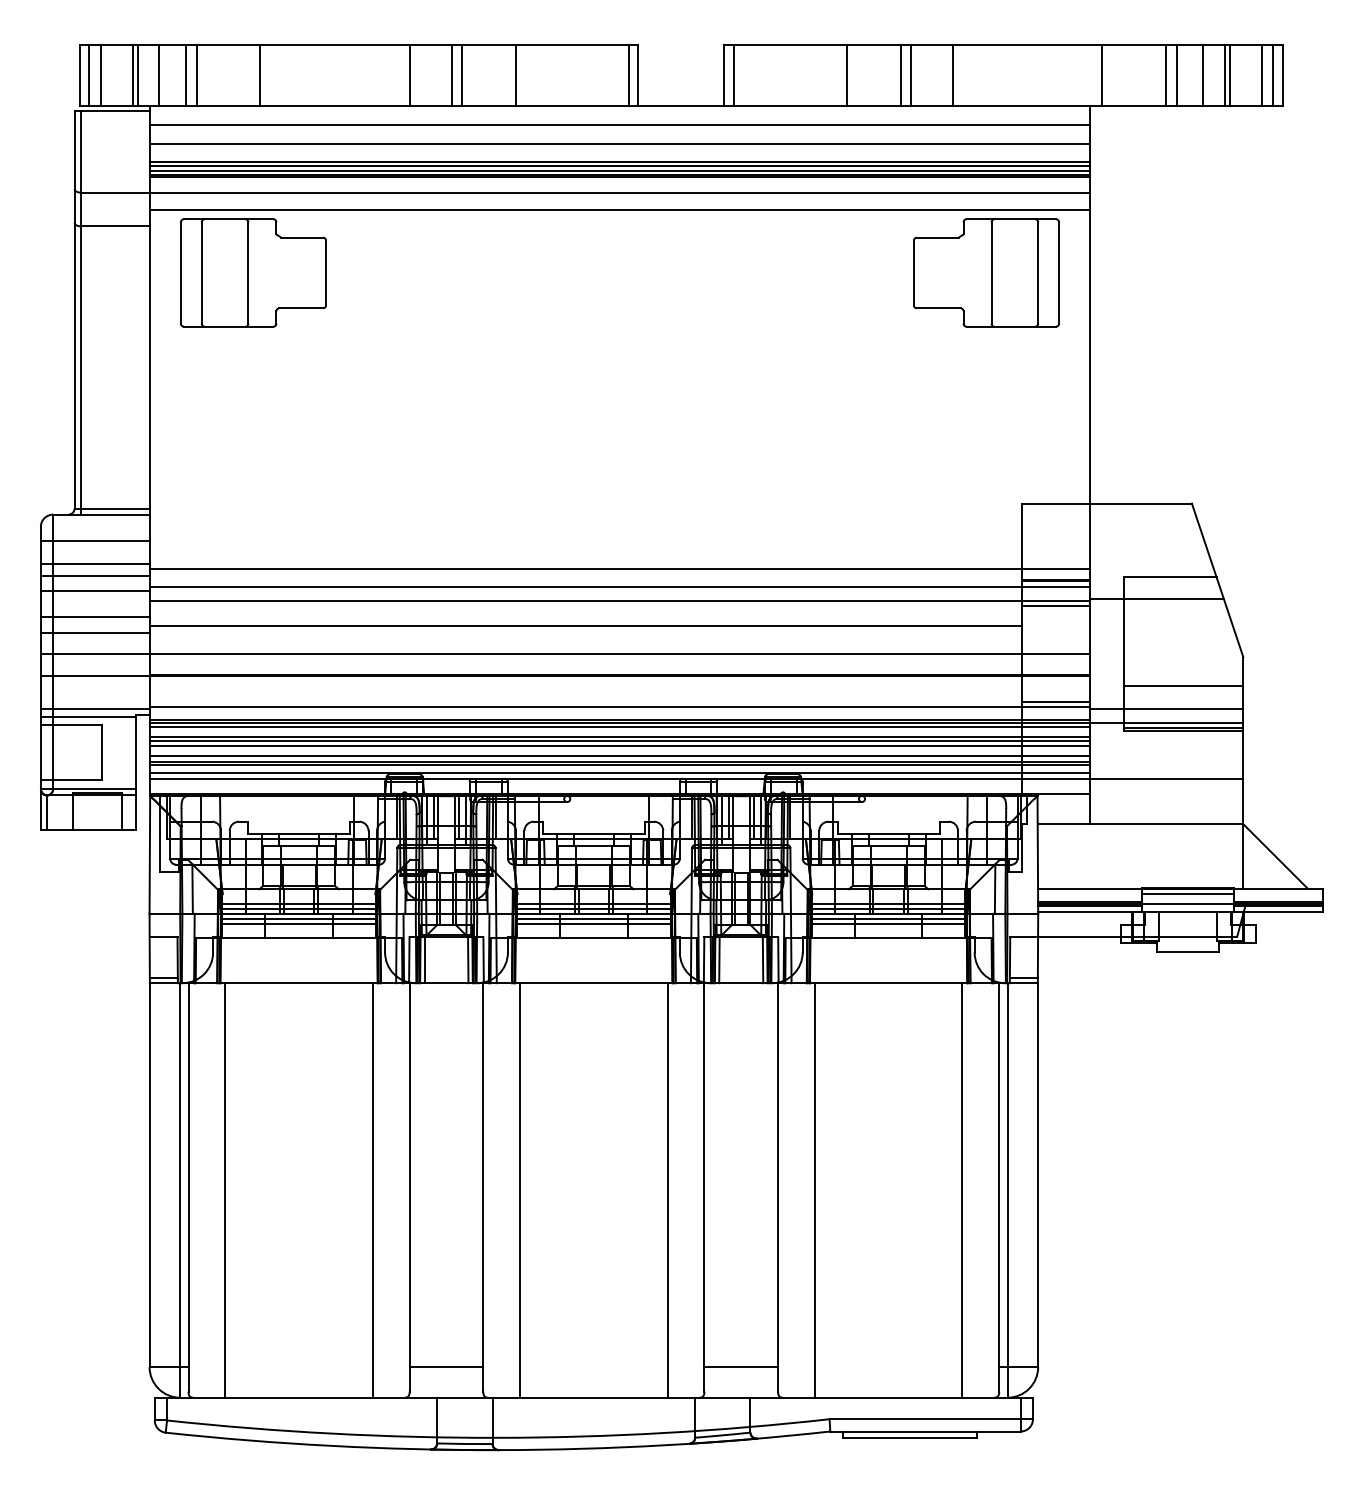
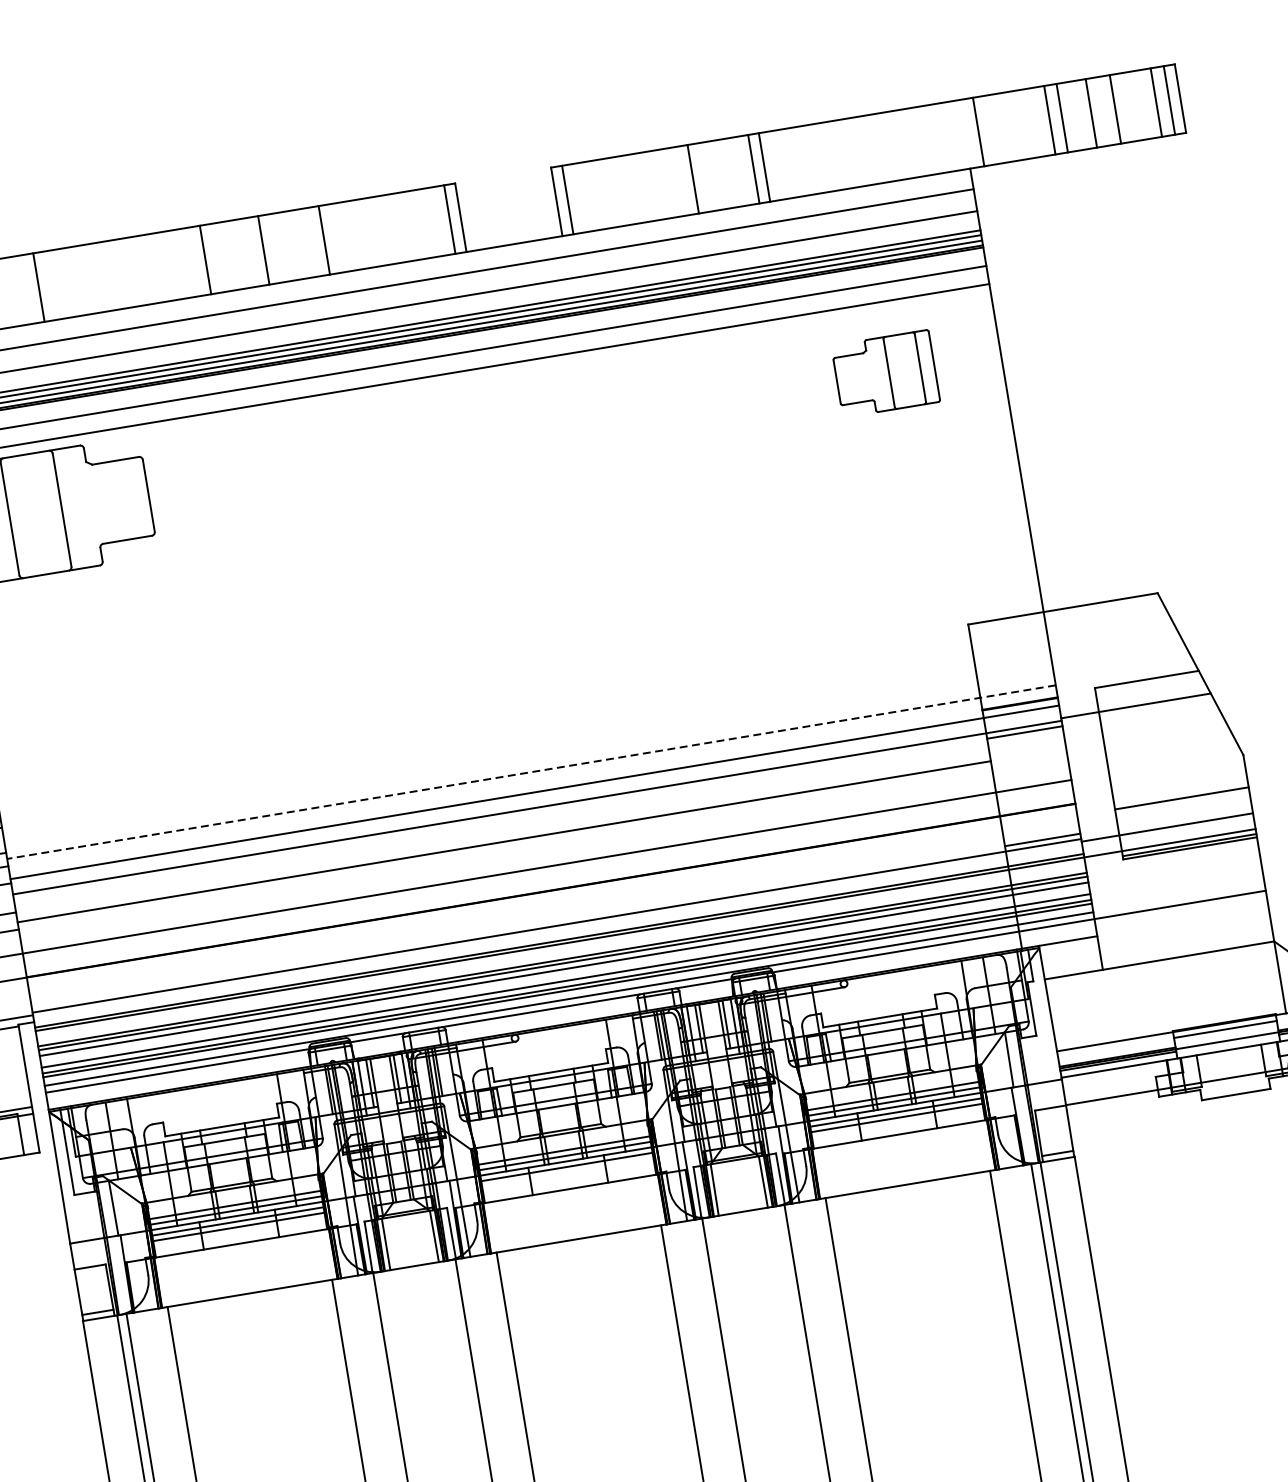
line: (452, 75) -> (253, 252), removed
line: (953, 75) -> (812, 159), removed
line: (1229, 75) -> (1120, 108), removed
part: (986, 272) -> (885, 373), size x0.6
line: (619, 569) -> (531, 772), solid -> dashed
line: (619, 726) -> (560, 947), removed
line: (593, 923) -> (567, 1172), removed

